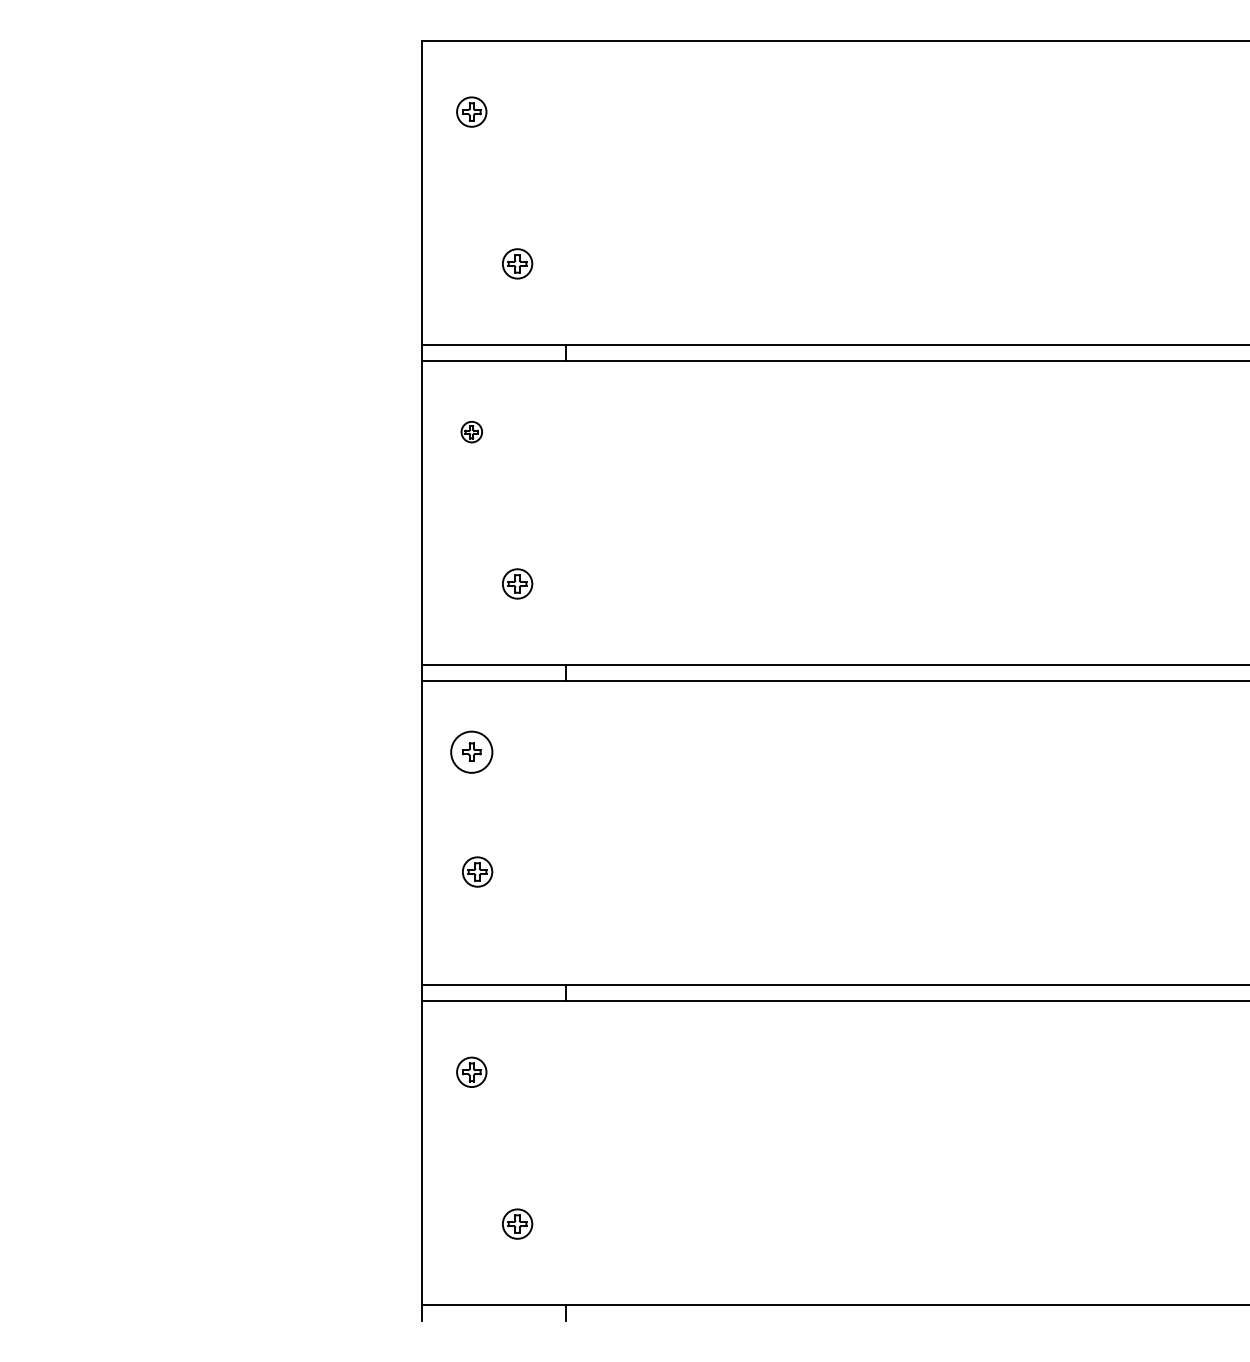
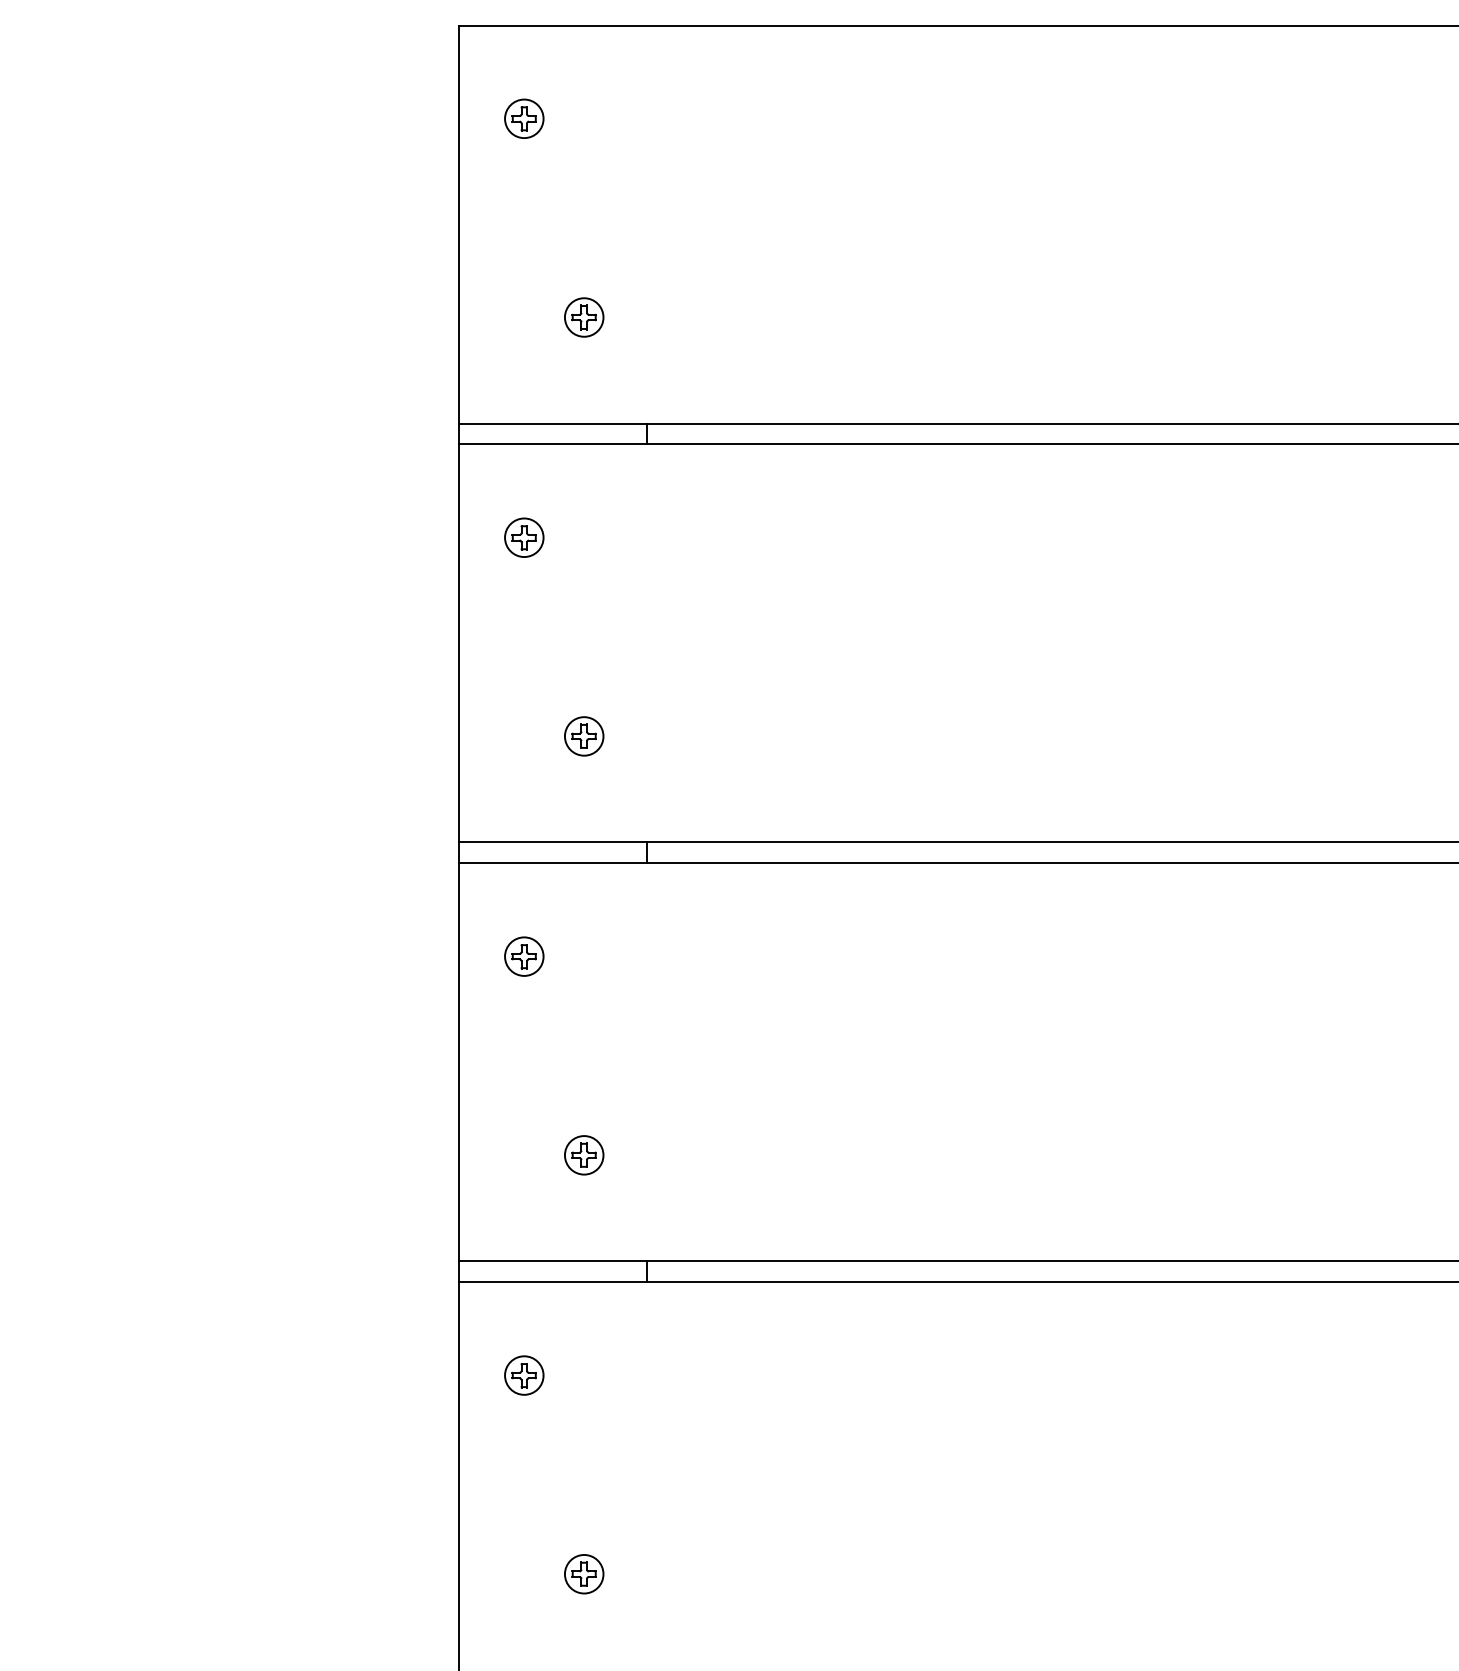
part: (471, 431) -> (523, 536), size x1.43
circle: (471, 751) -> (523, 955), size x0.71
part: (477, 871) -> (584, 1154), moved

